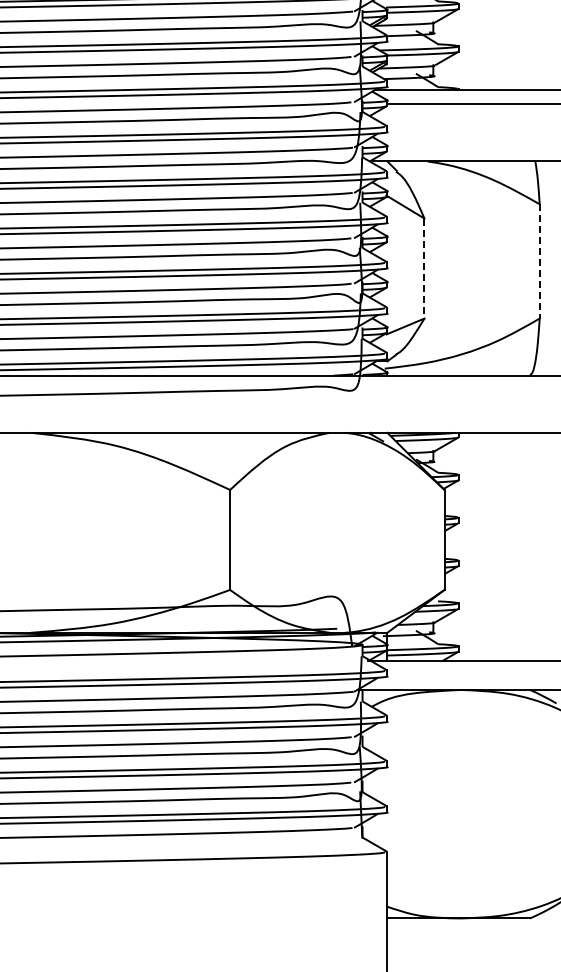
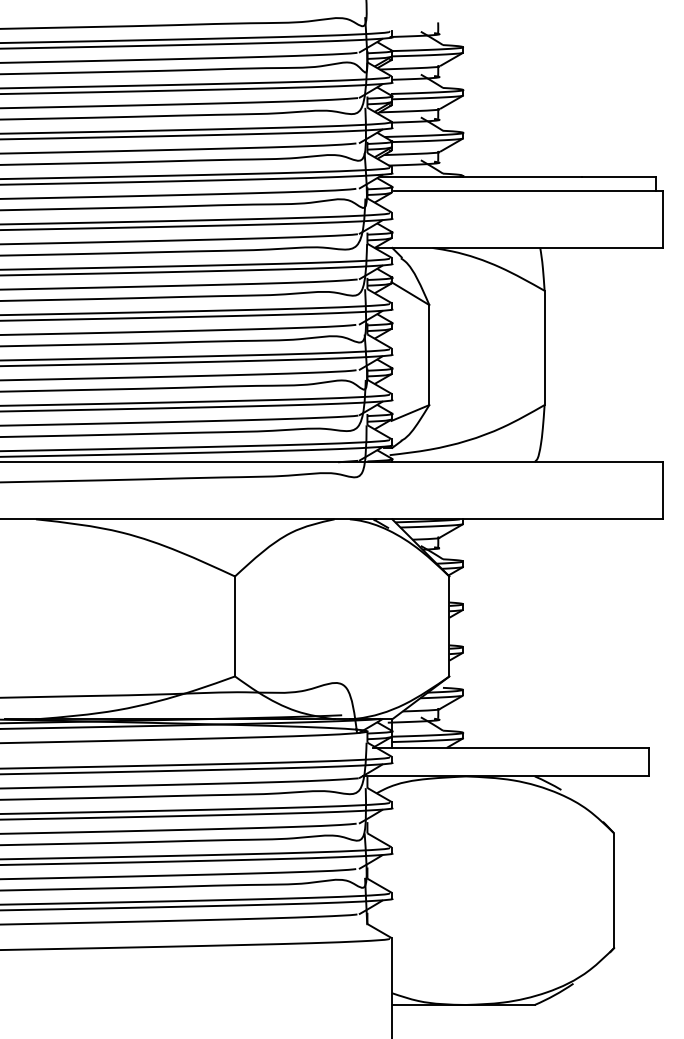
line: (539, 261) -> (544, 348), dashed -> solid
line: (424, 268) -> (429, 355), dashed -> solid

